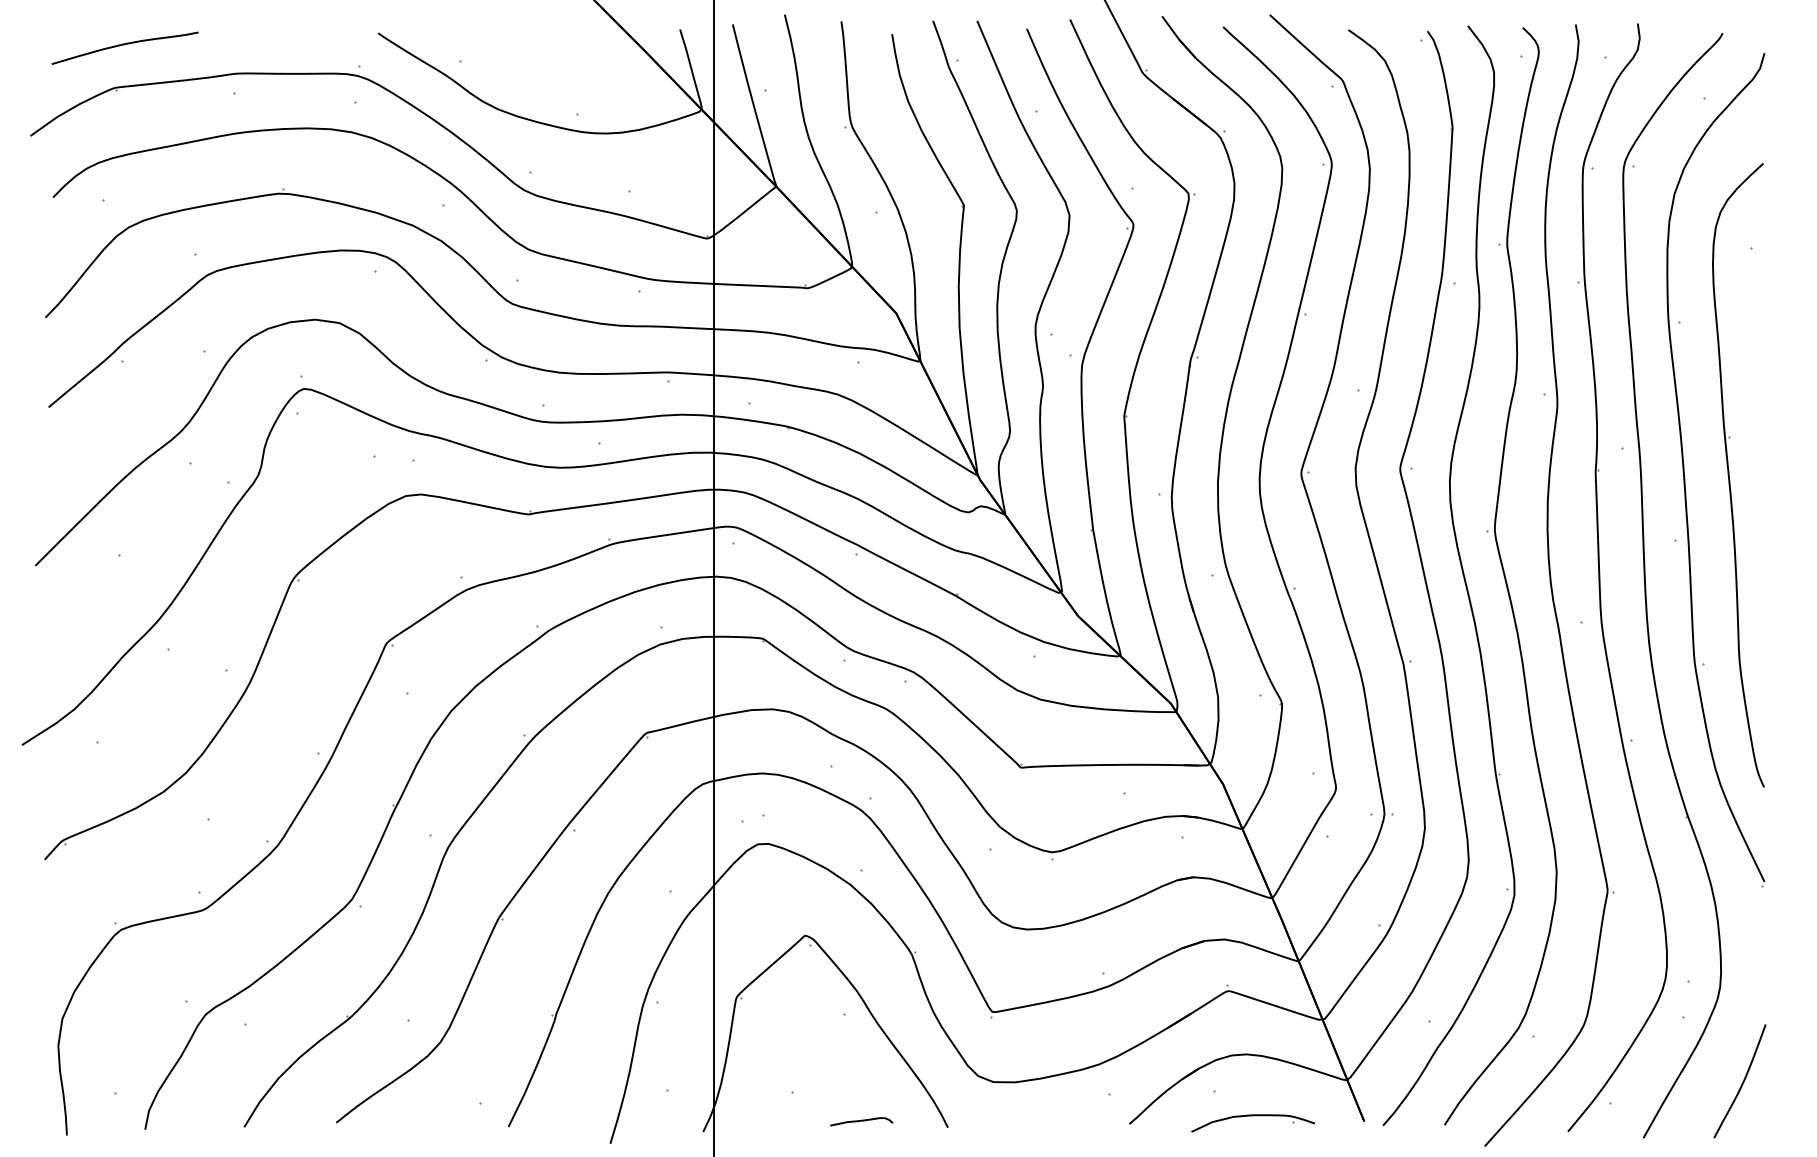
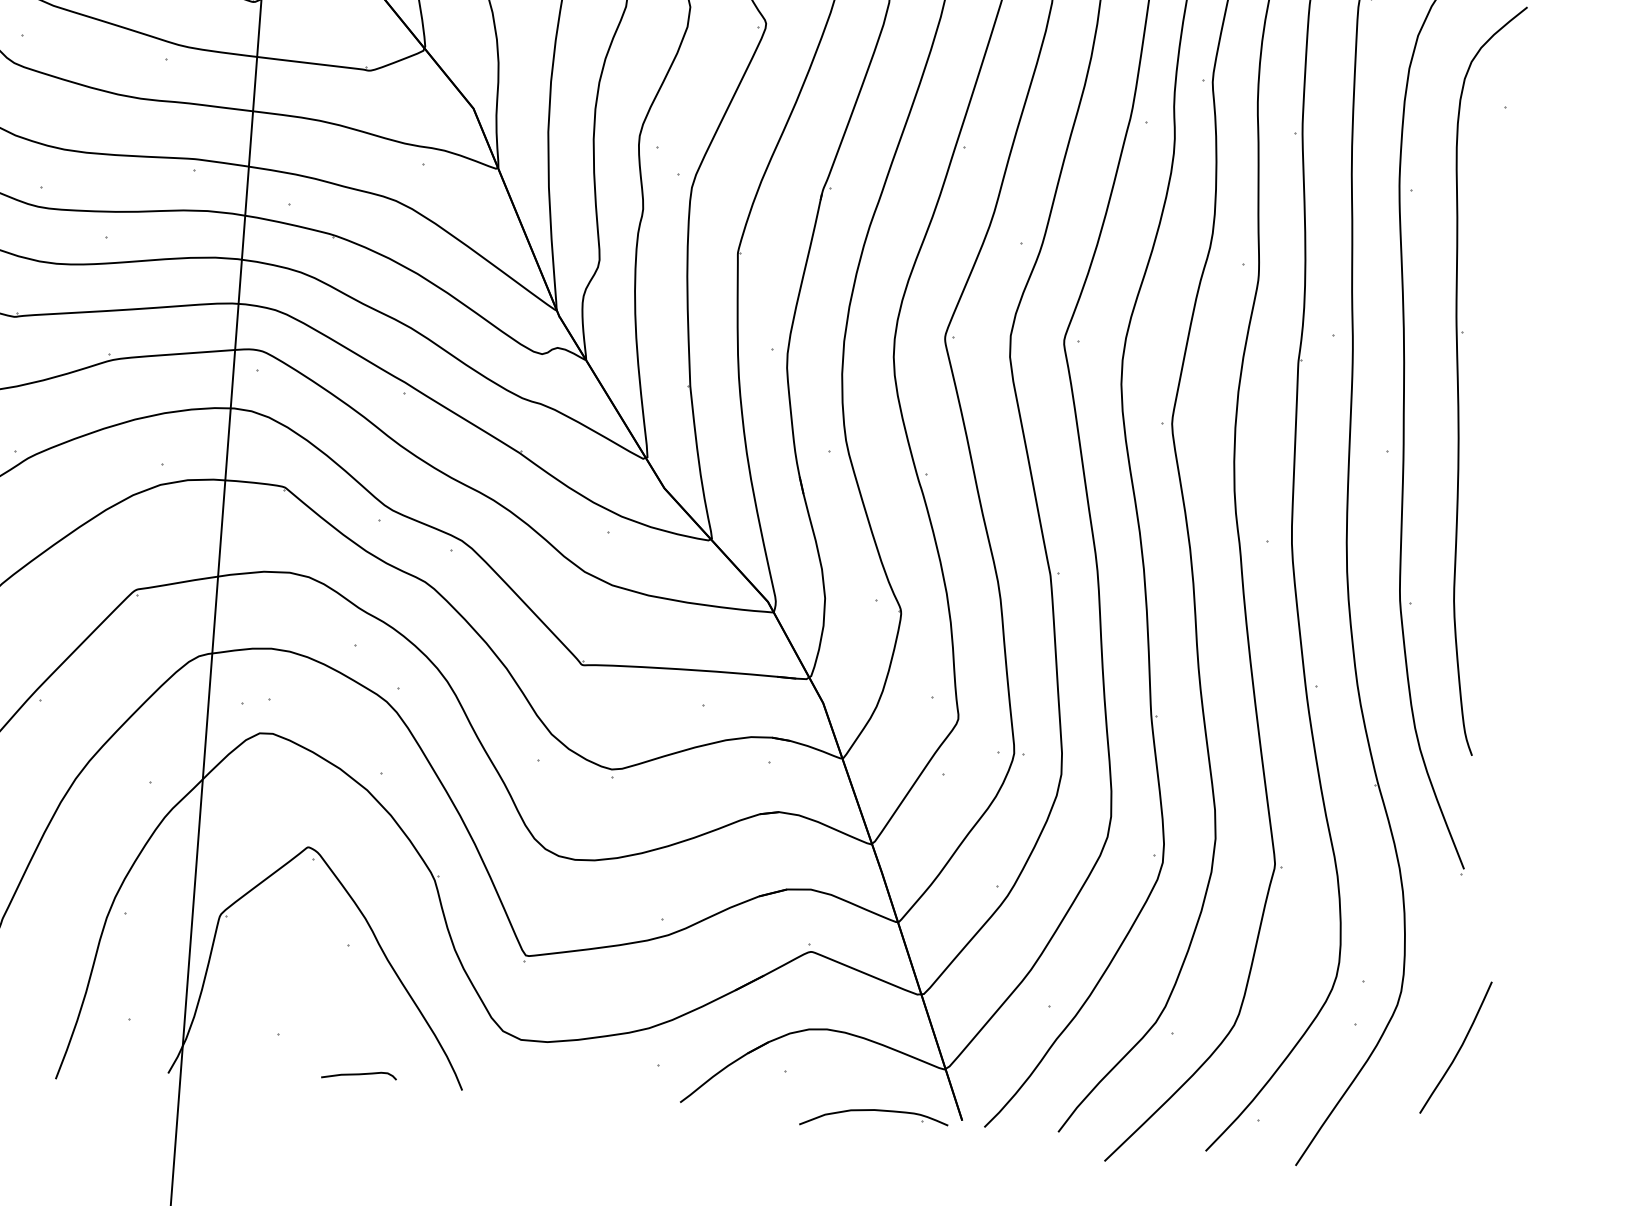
curve: (1741, 1083) -> (1457, 1050), moved
part: (1252, 1116) -> (873, 1111), moved

